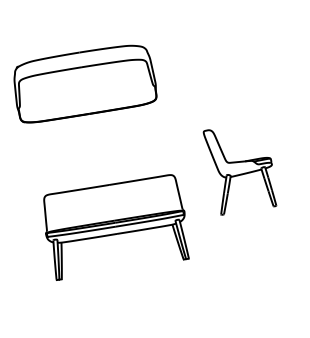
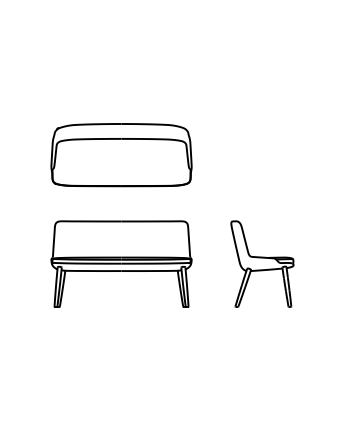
part: (115, 226) -> (121, 263), moved

